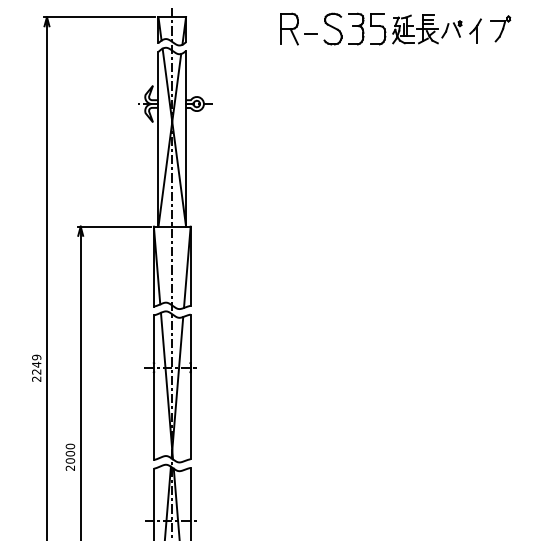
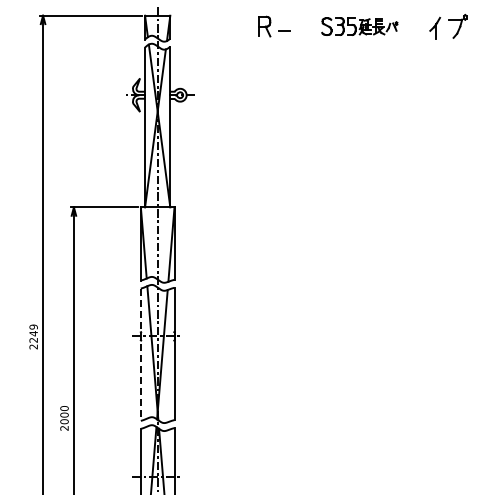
part: (289, 28) -> (264, 26), size x0.7
part: (392, 28) -> (359, 26), size x0.6
line: (153, 388) -> (140, 355), solid -> dashed

